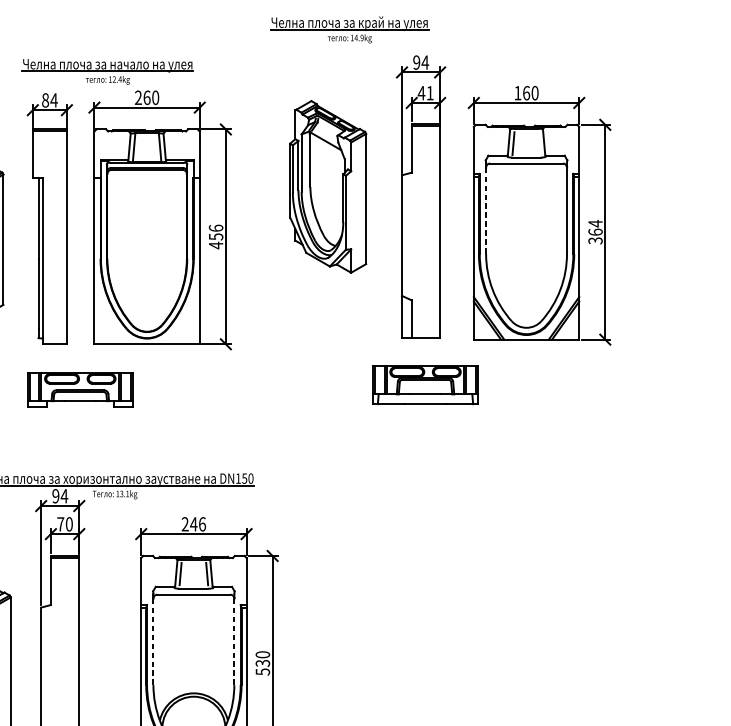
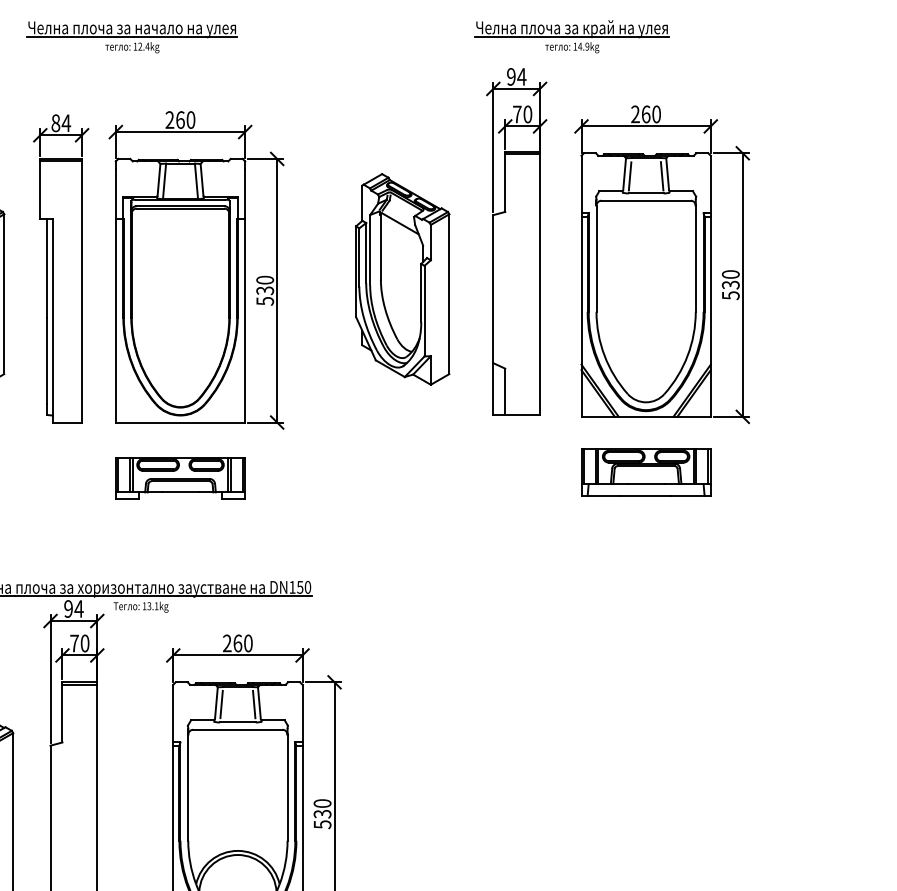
part: (349, 29) -> (571, 36), moved
part: (107, 72) -> (131, 37), moved
text: (425, 93) -> (522, 114), 41 -> 70
text: (517, 93) -> (635, 114), 160 -> 260
line: (539, 143) -> (661, 176), added
part: (328, 186) -> (402, 279), moved
line: (486, 210) -> (596, 258), dashed -> solid
text: (595, 231) -> (730, 284), 364 -> 530
text: (216, 236) -> (265, 290), 456 -> 530
part: (425, 385) -> (646, 472), moved
part: (80, 389) -> (180, 478), moved
text: (197, 524) -> (242, 643), 246 -> 260
line: (153, 641) -> (188, 787), dashed -> solid
line: (234, 641) -> (287, 787), dashed -> solid

